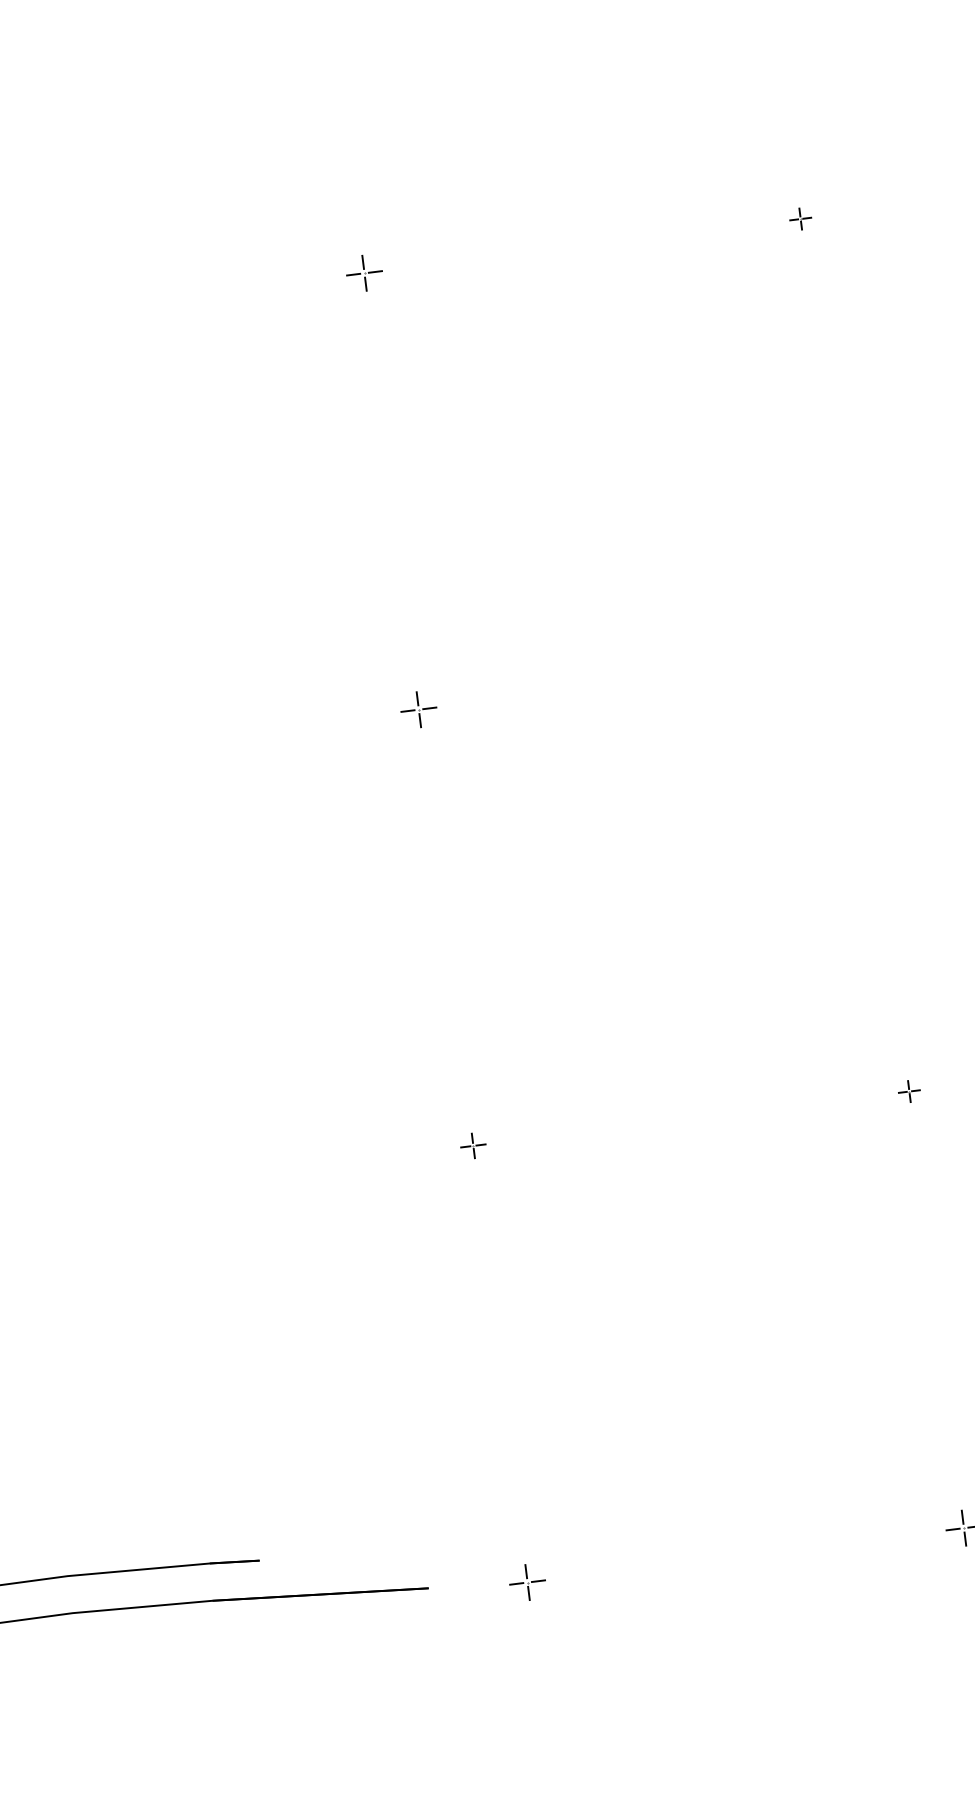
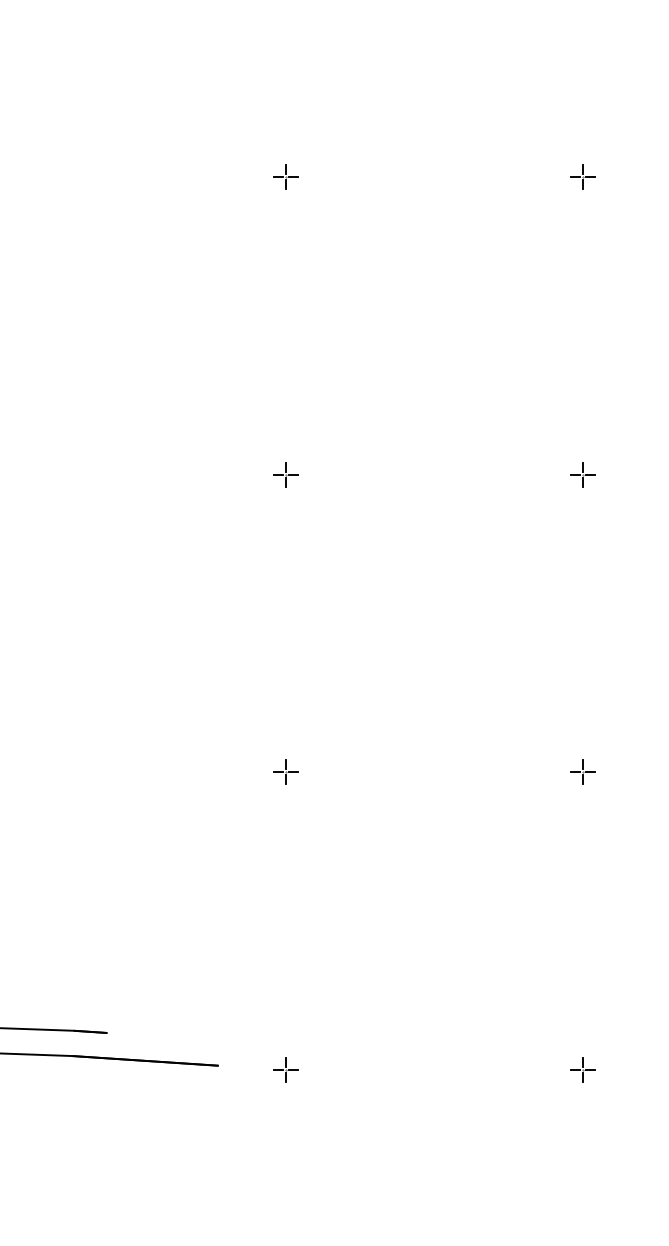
part: (799, 218) -> (582, 176), size x1.67
part: (853, 655) -> (582, 474), added
part: (908, 1090) -> (582, 771), size x1.67
part: (472, 1144) -> (285, 771), size x1.43

